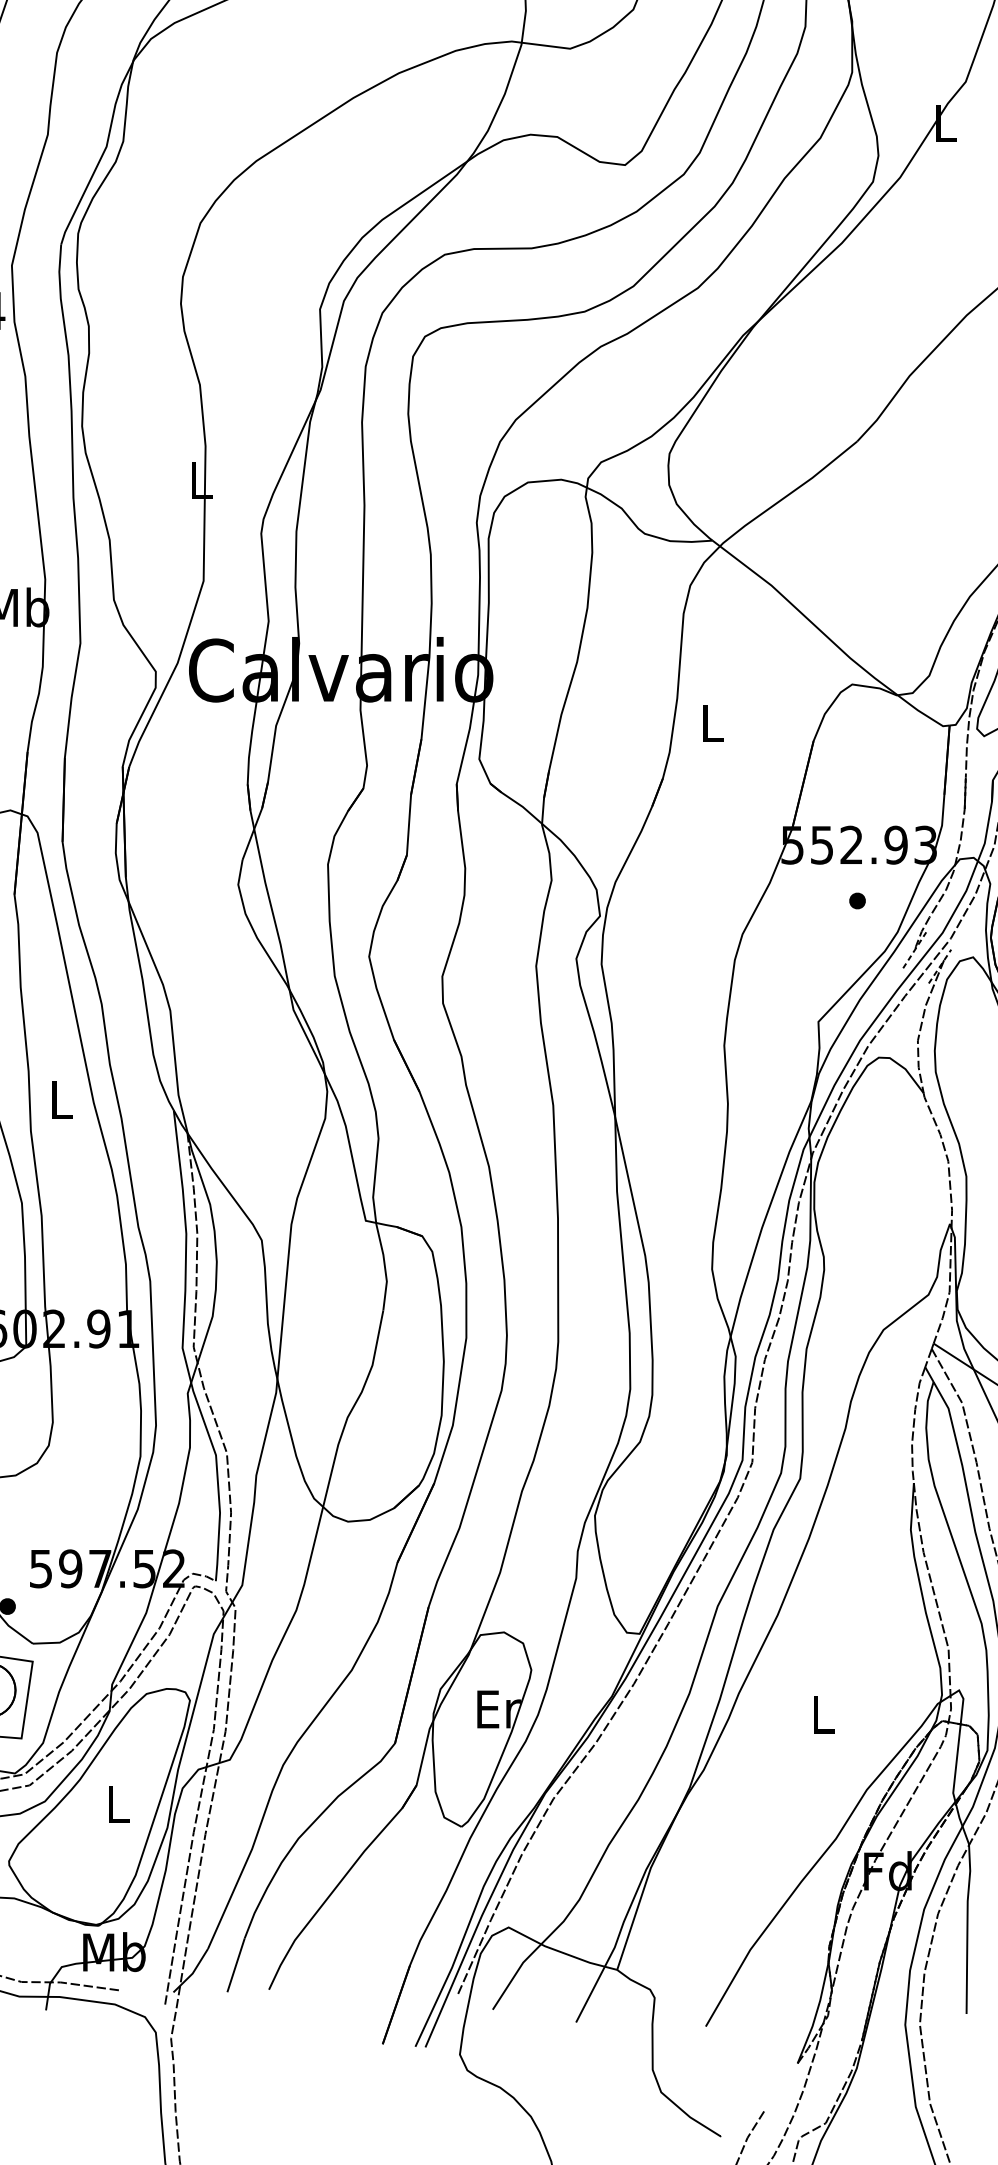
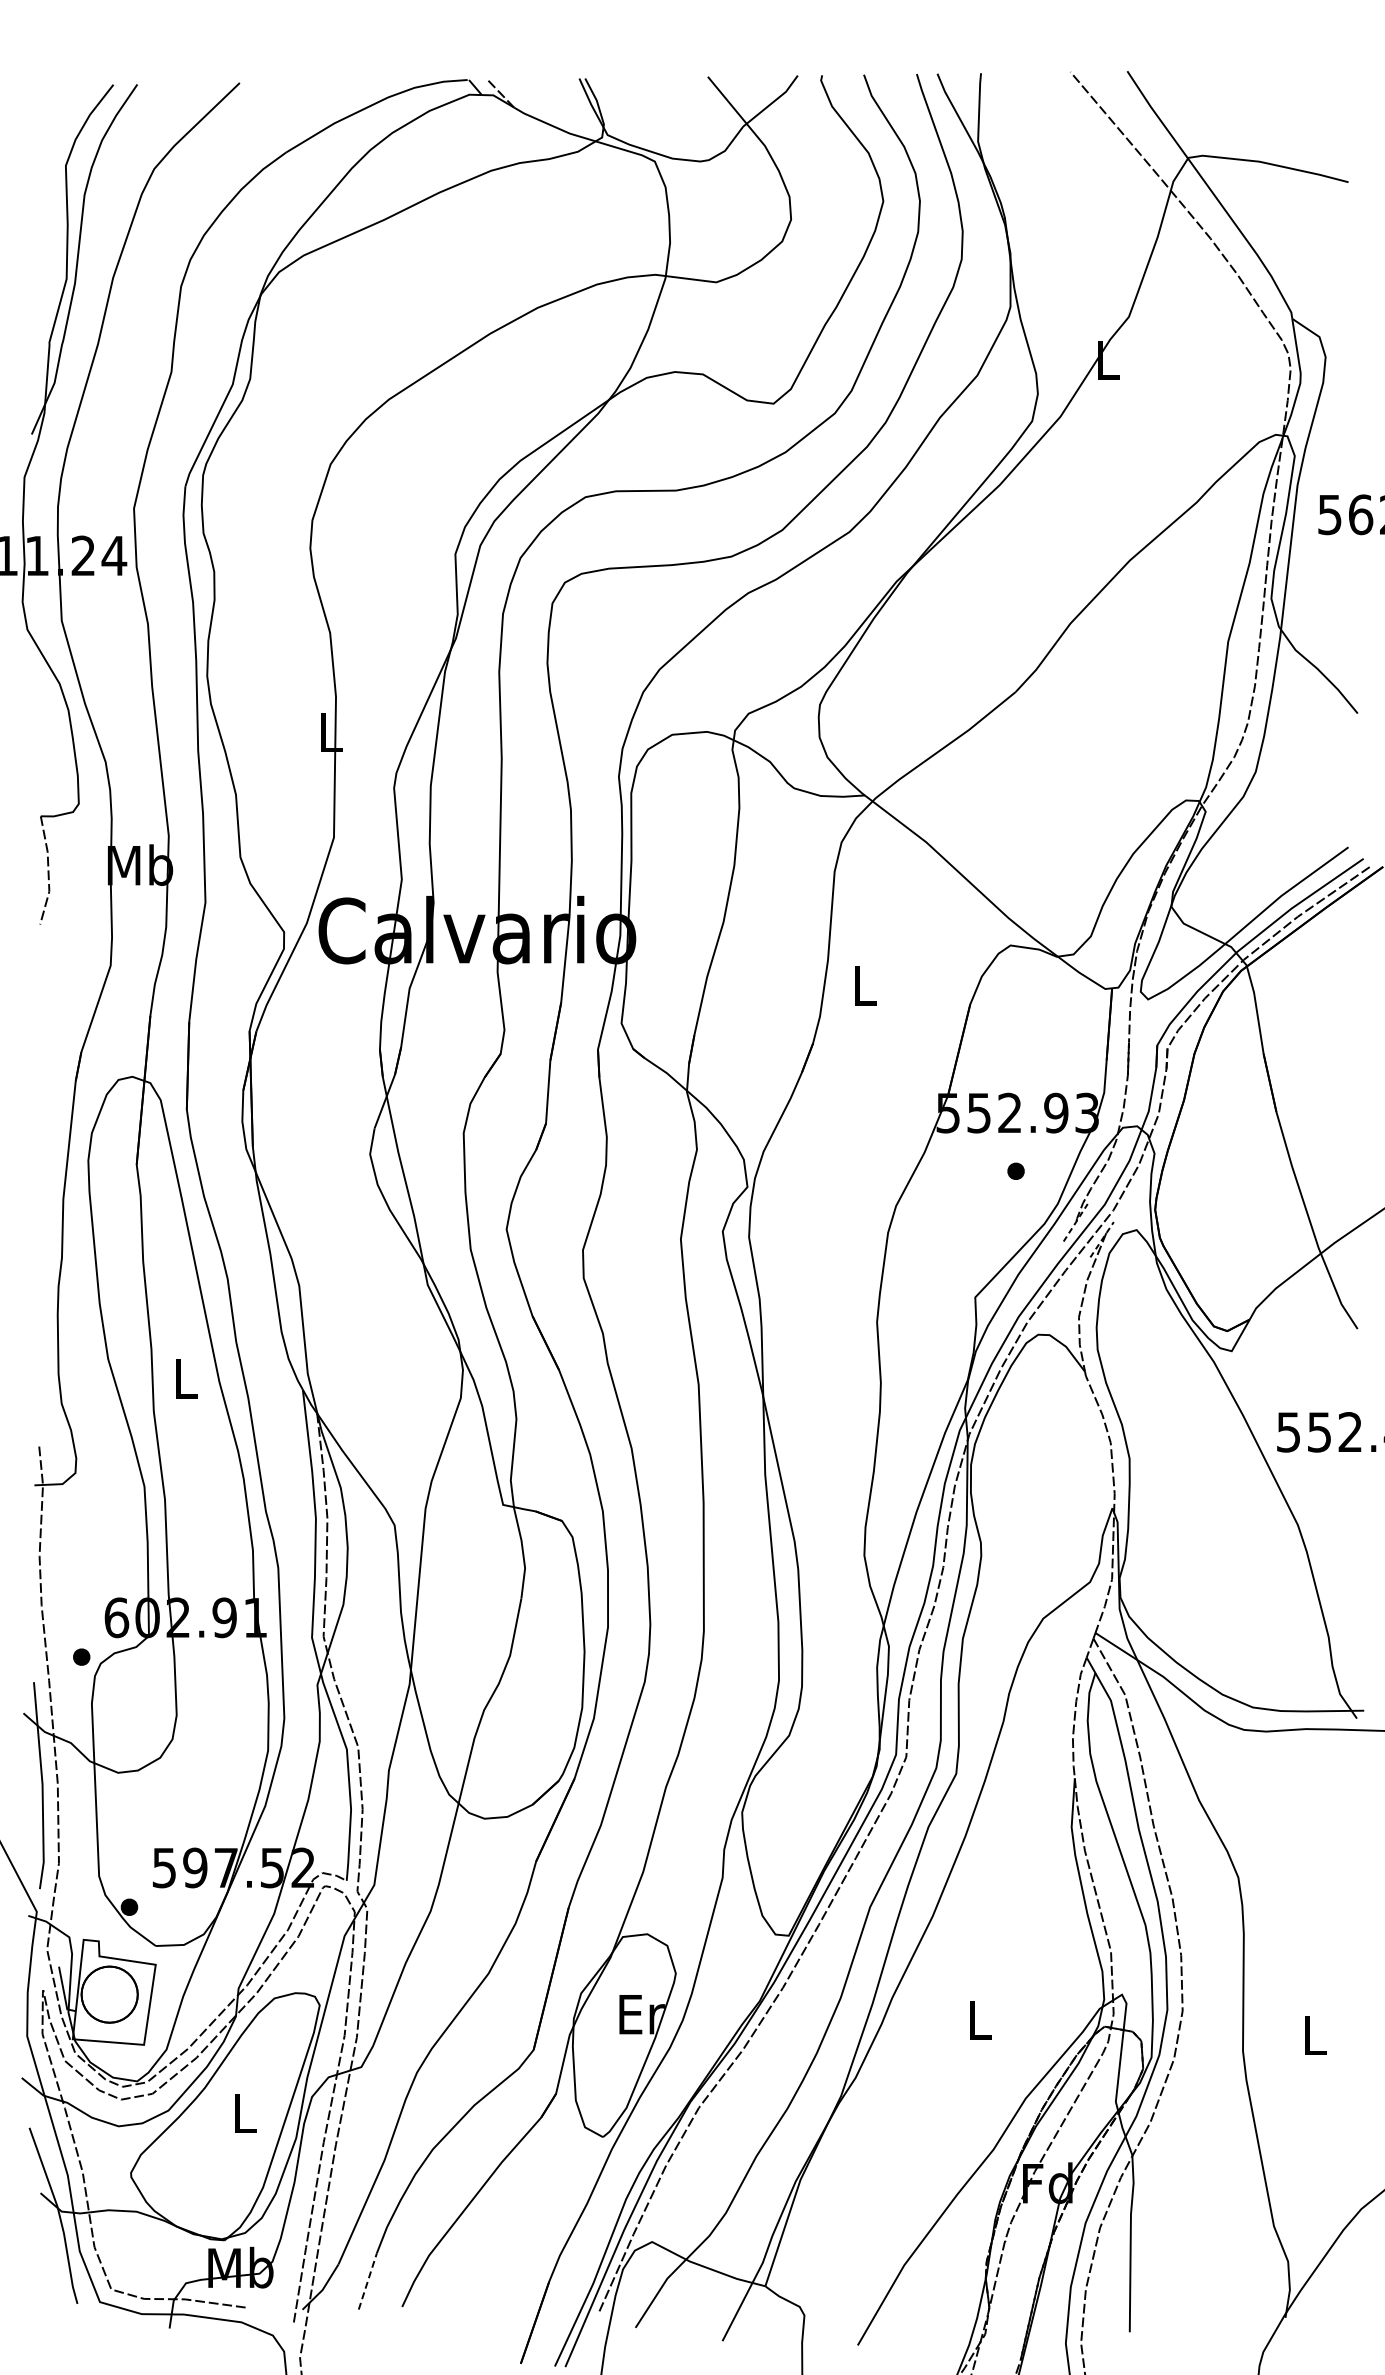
line: (235, 1965) -> (367, 2281), solid -> dashed

